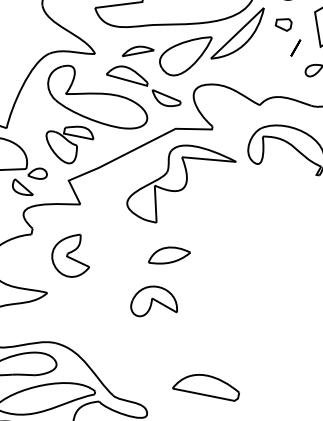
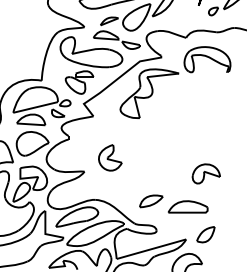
part: (72, 254) -> (110, 157), moved
part: (169, 256) -> (151, 201), moved
part: (153, 301) -> (205, 173), moved

